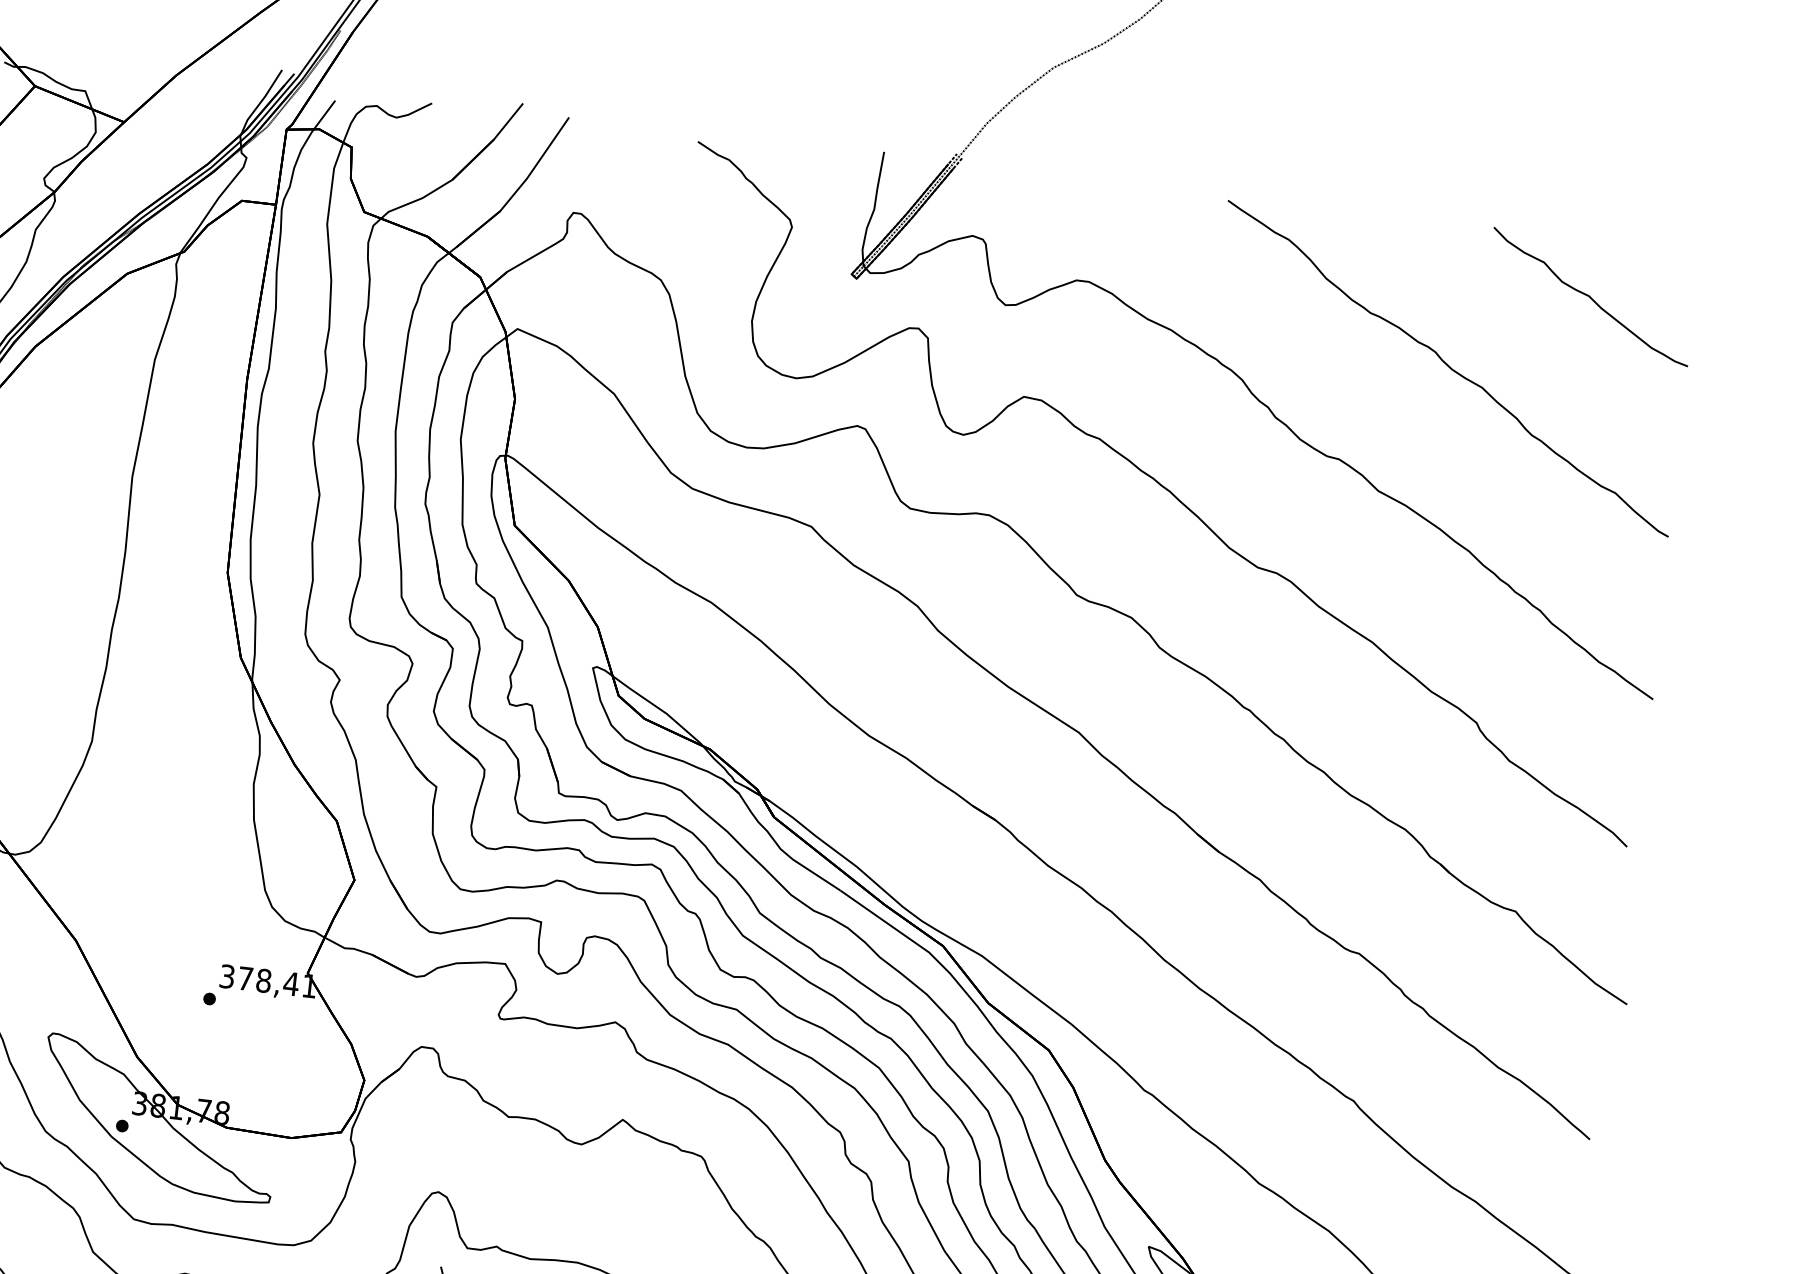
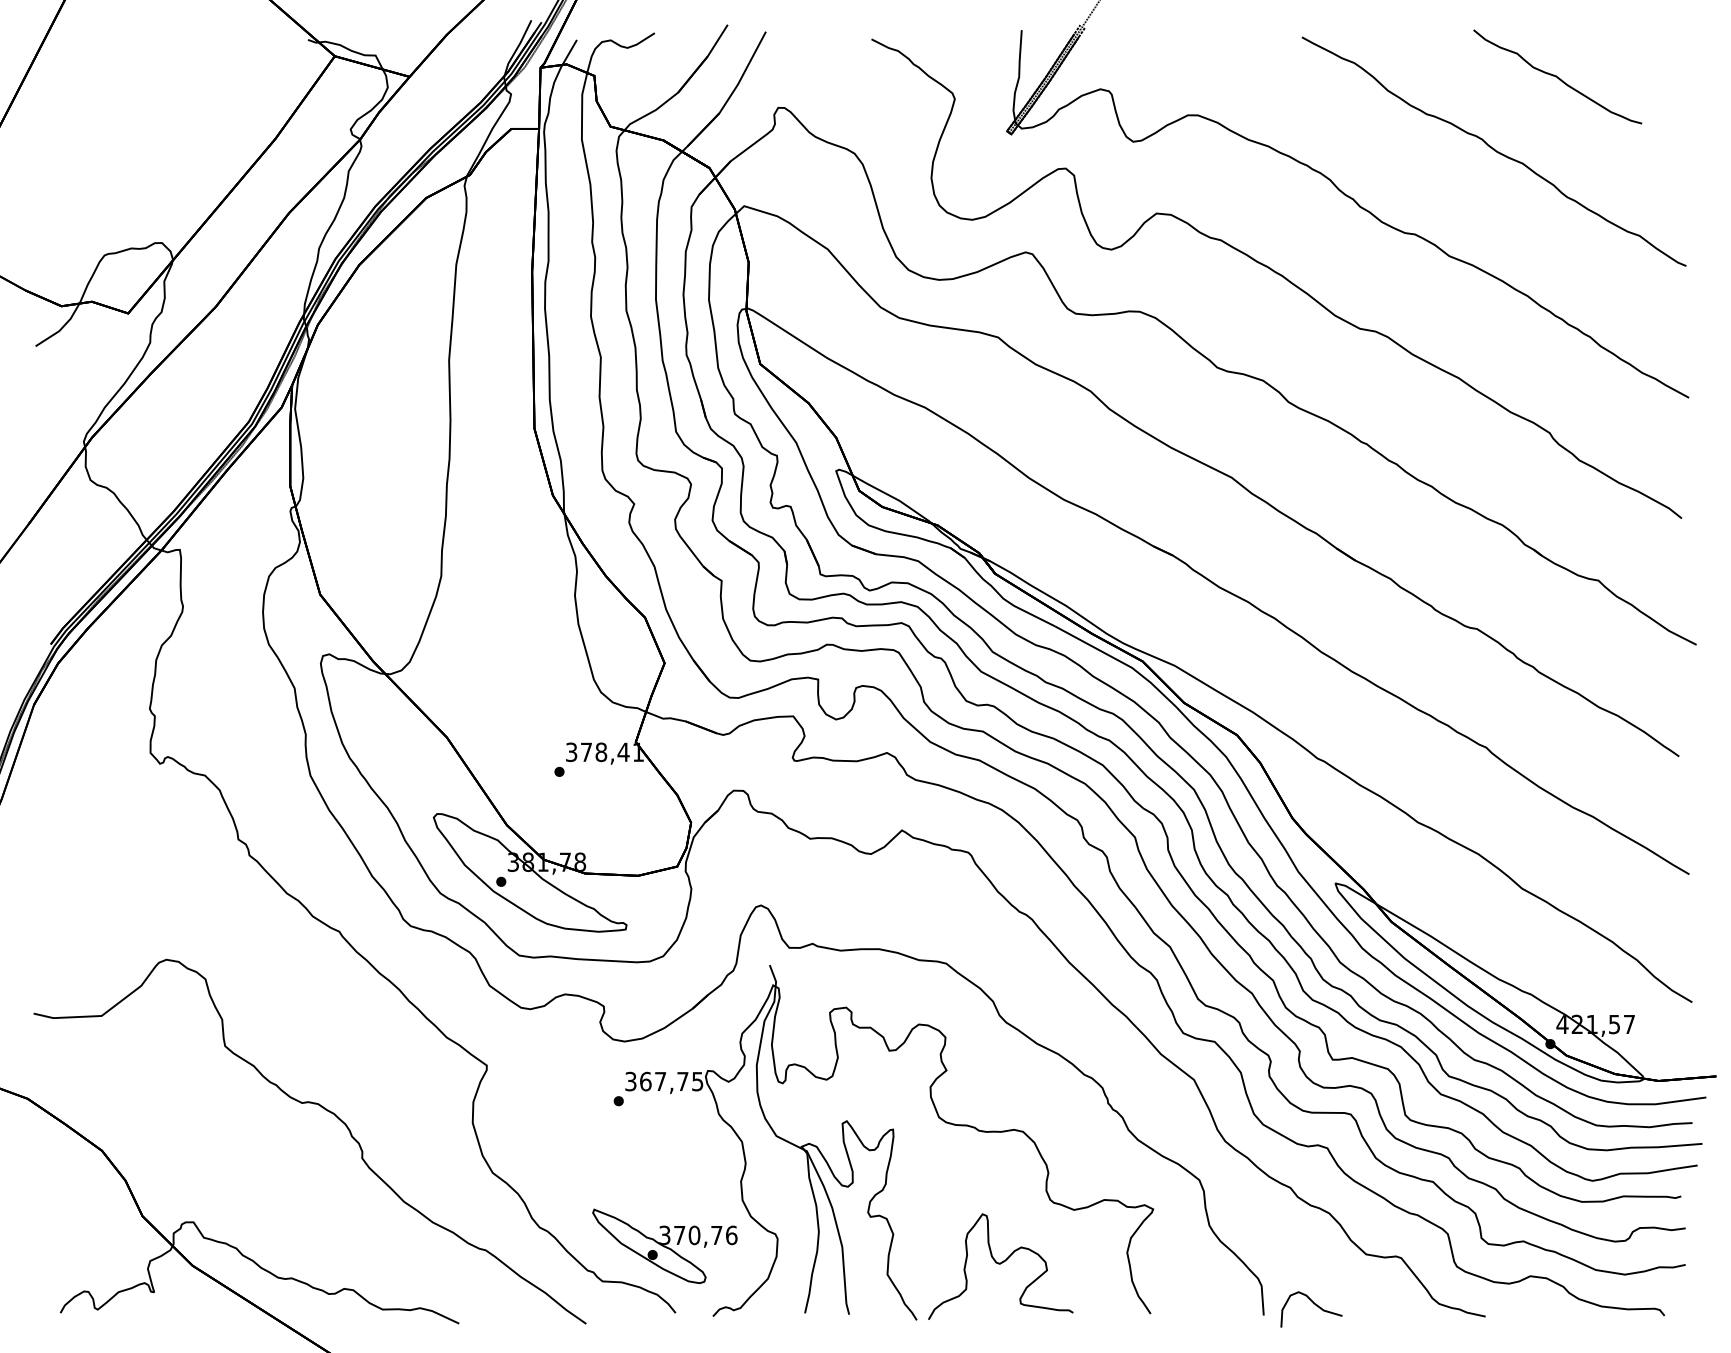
curve: (1590, 296) -> (1557, 76), moved

